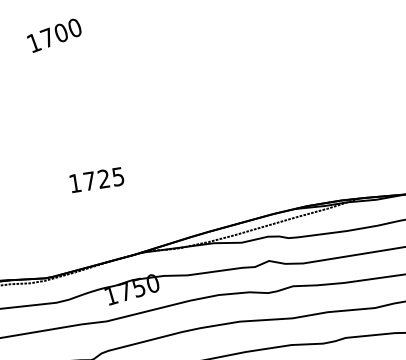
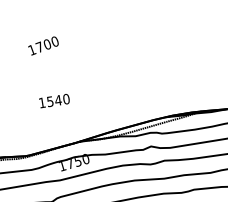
text: (54, 34) -> (43, 45), moved
text: (102, 179) -> (57, 100), 1725 -> 1540

